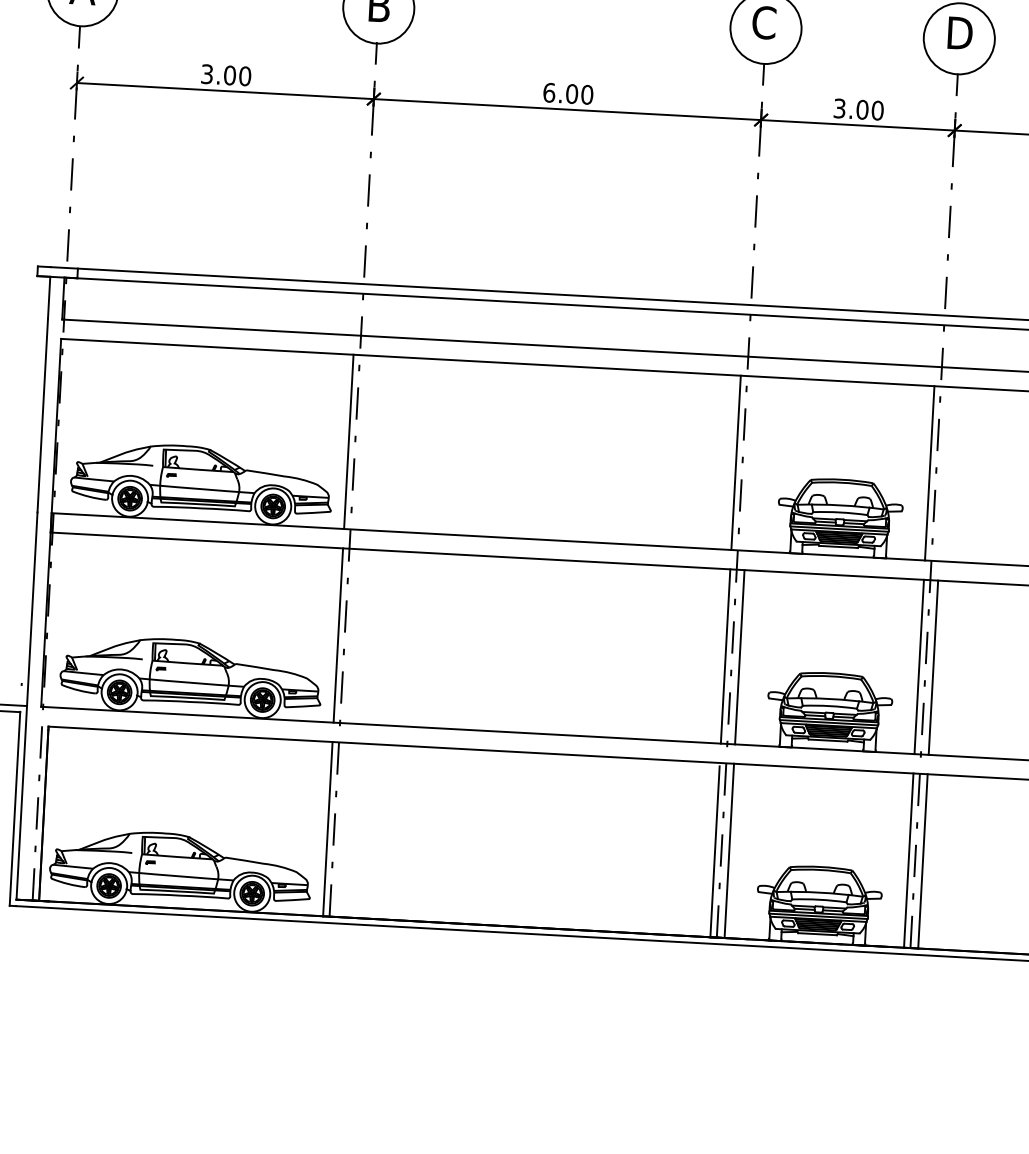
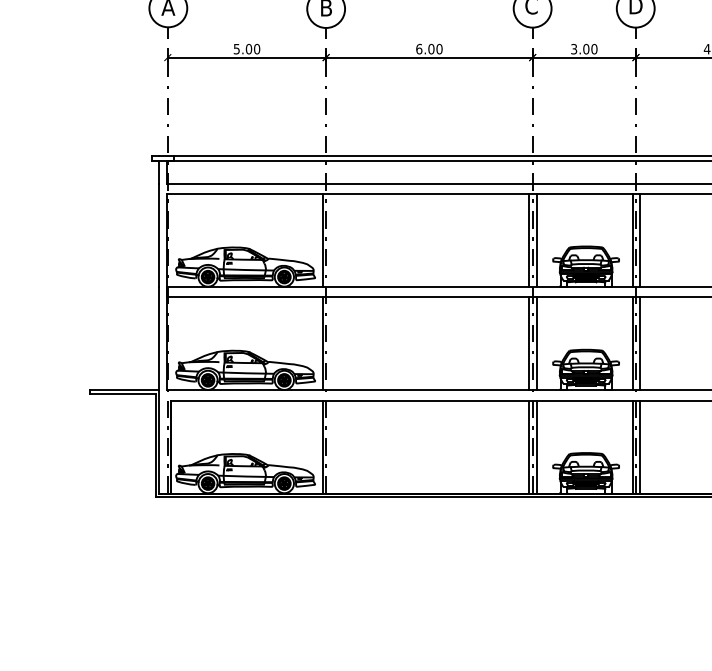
text: (206, 71) -> (236, 47), 3.00 -> 5.00
line: (749, 463) -> (536, 240), added
line: (944, 474) -> (640, 240), added

